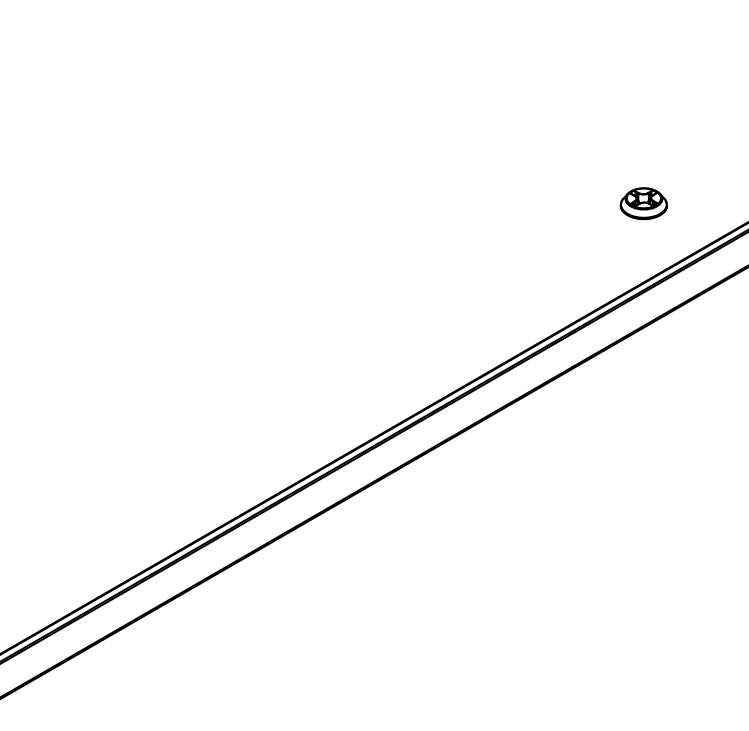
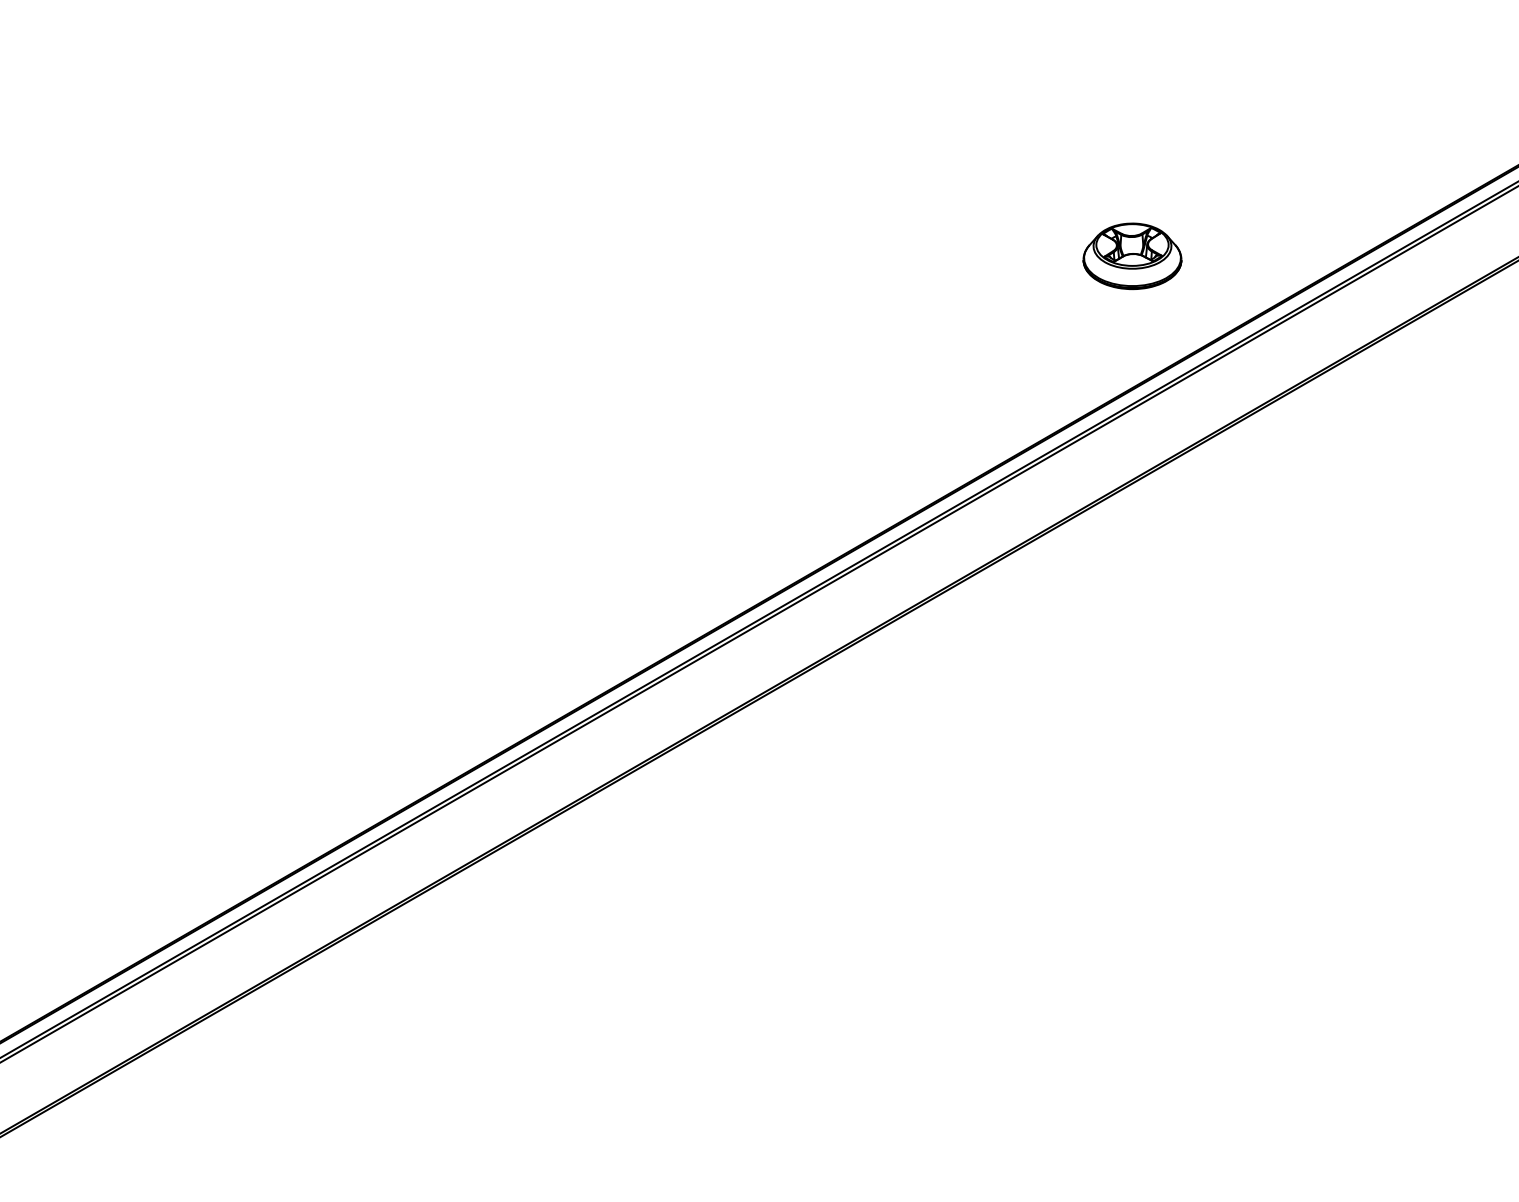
part: (643, 203) -> (1131, 255), moved

